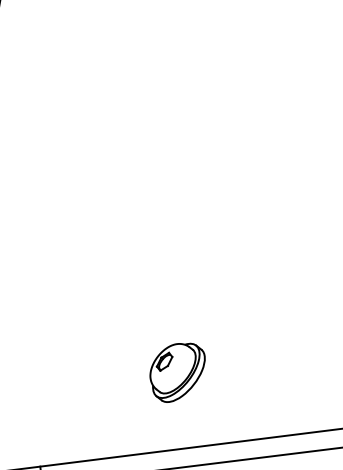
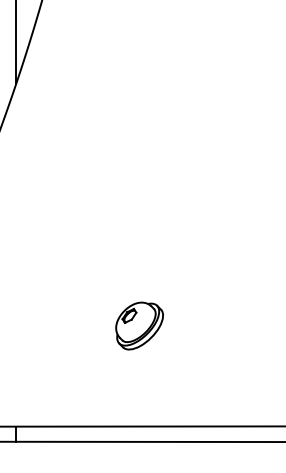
part: (178, 371) -> (139, 325), moved

